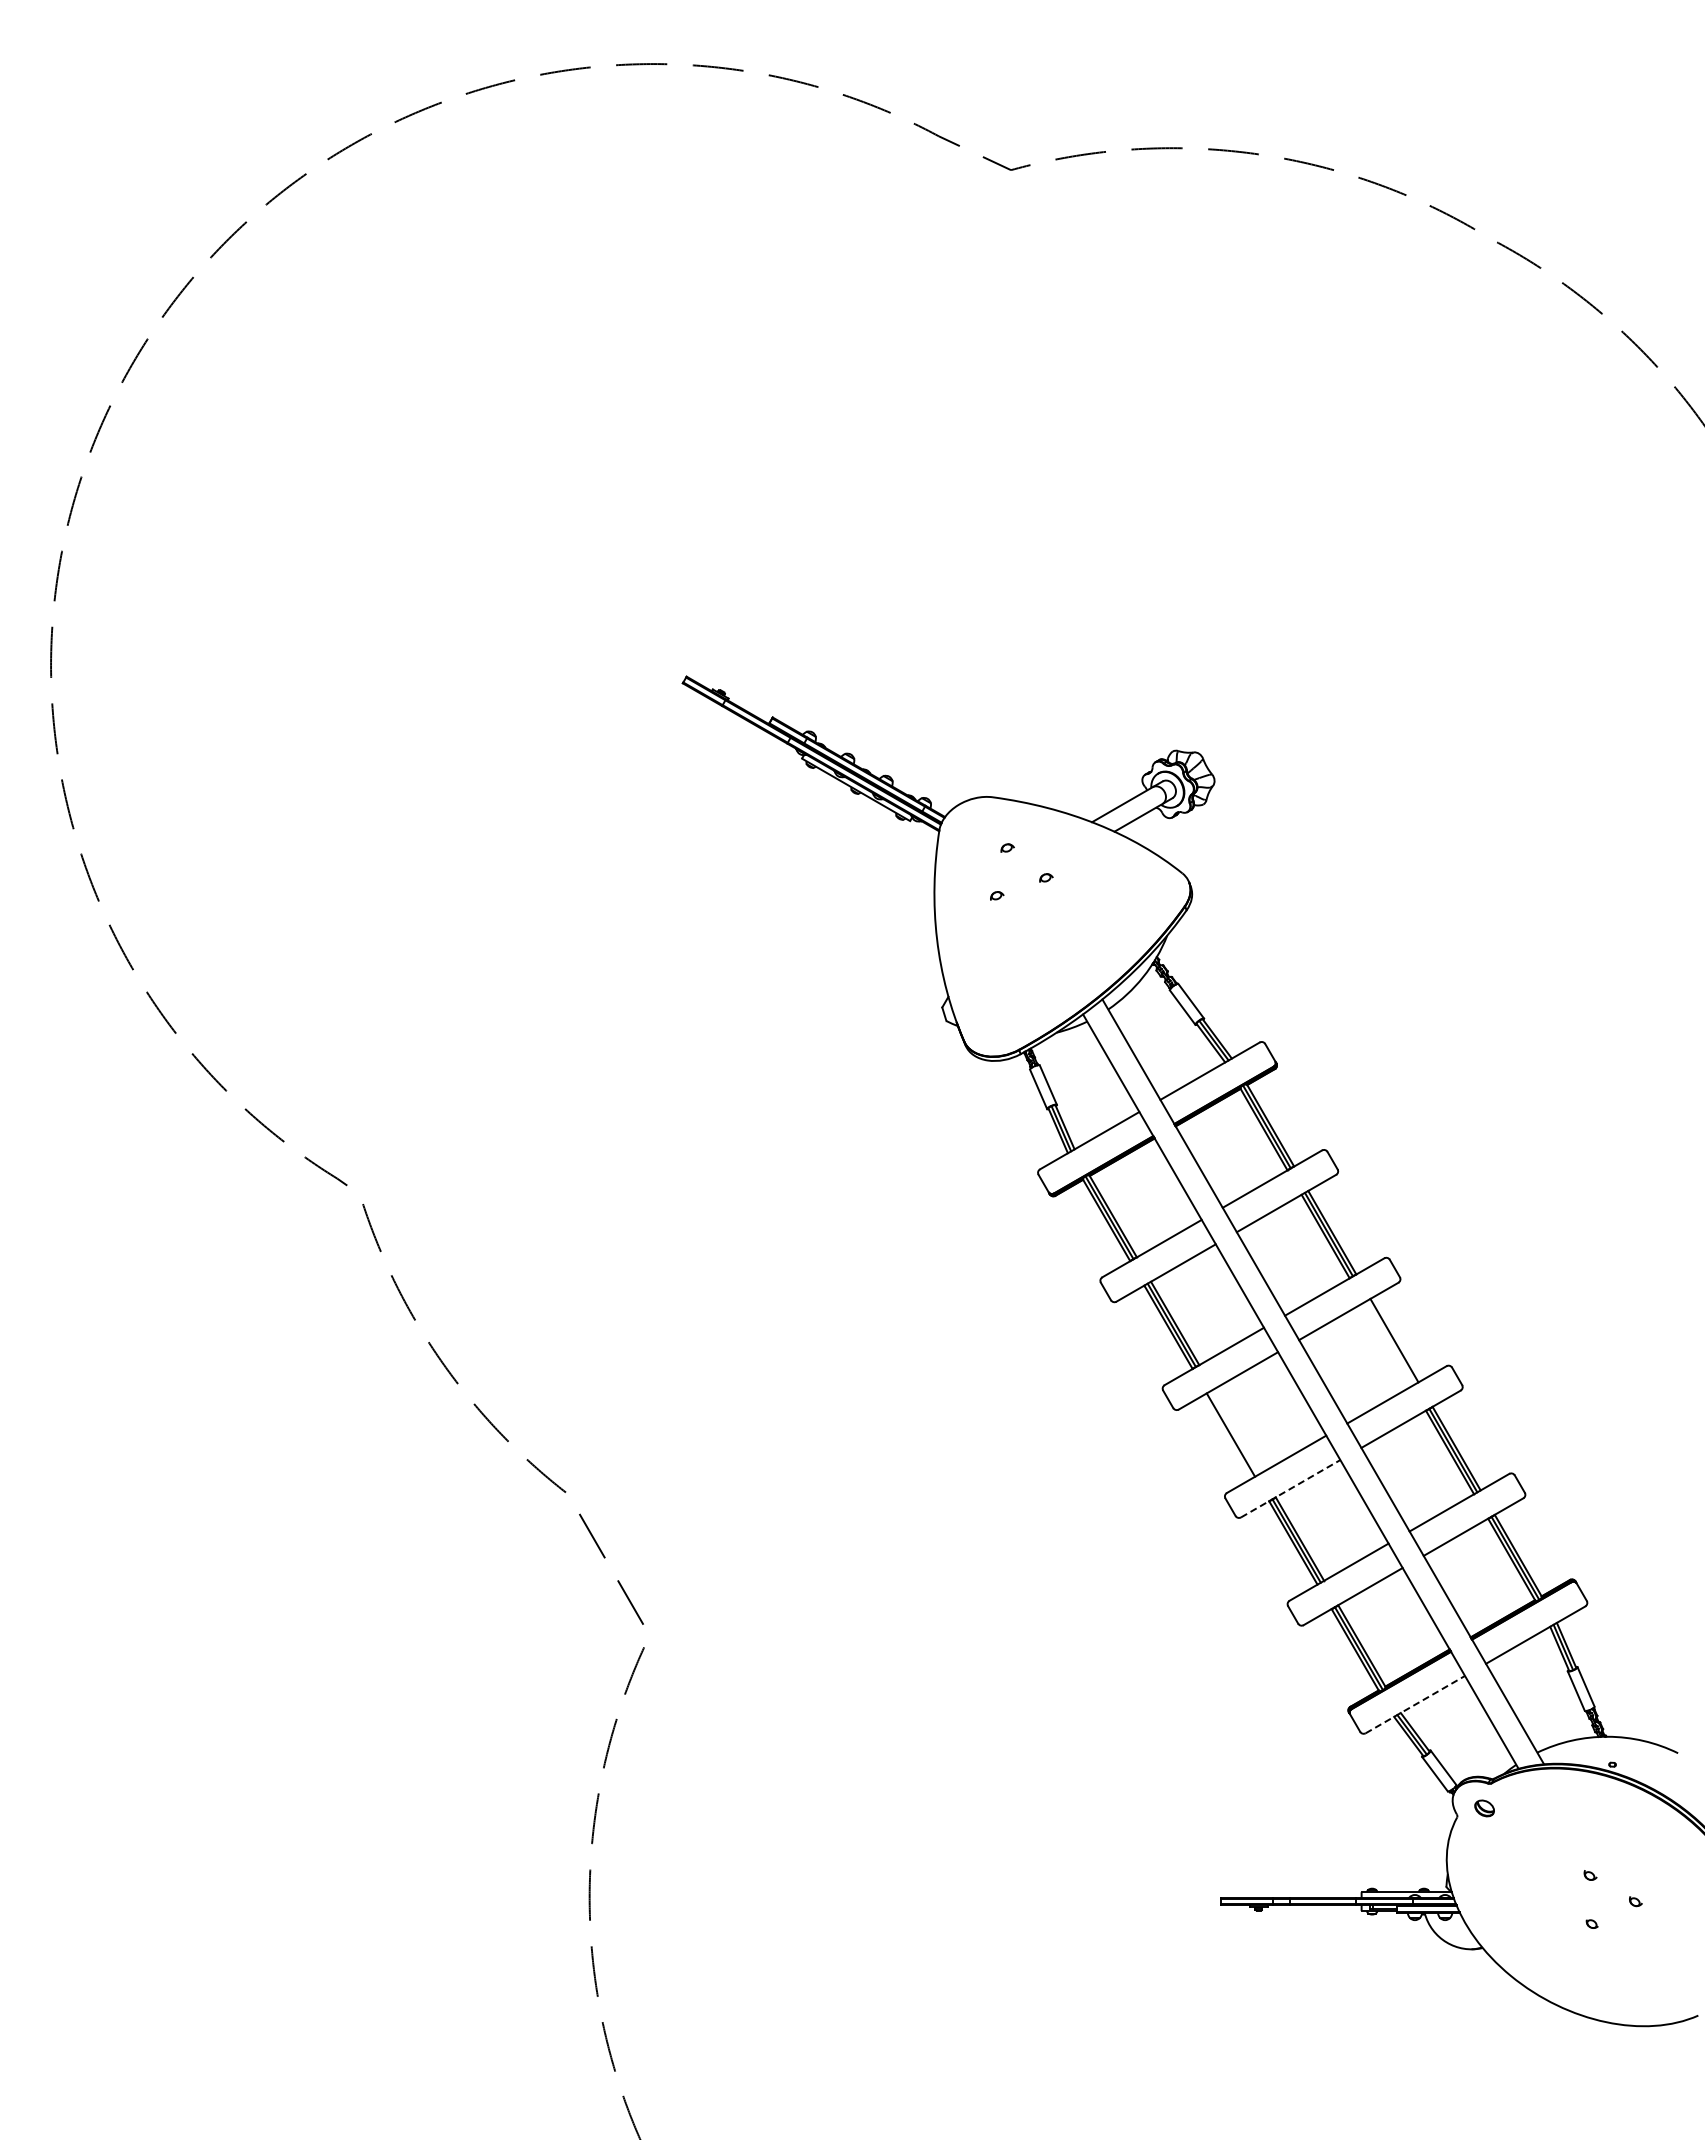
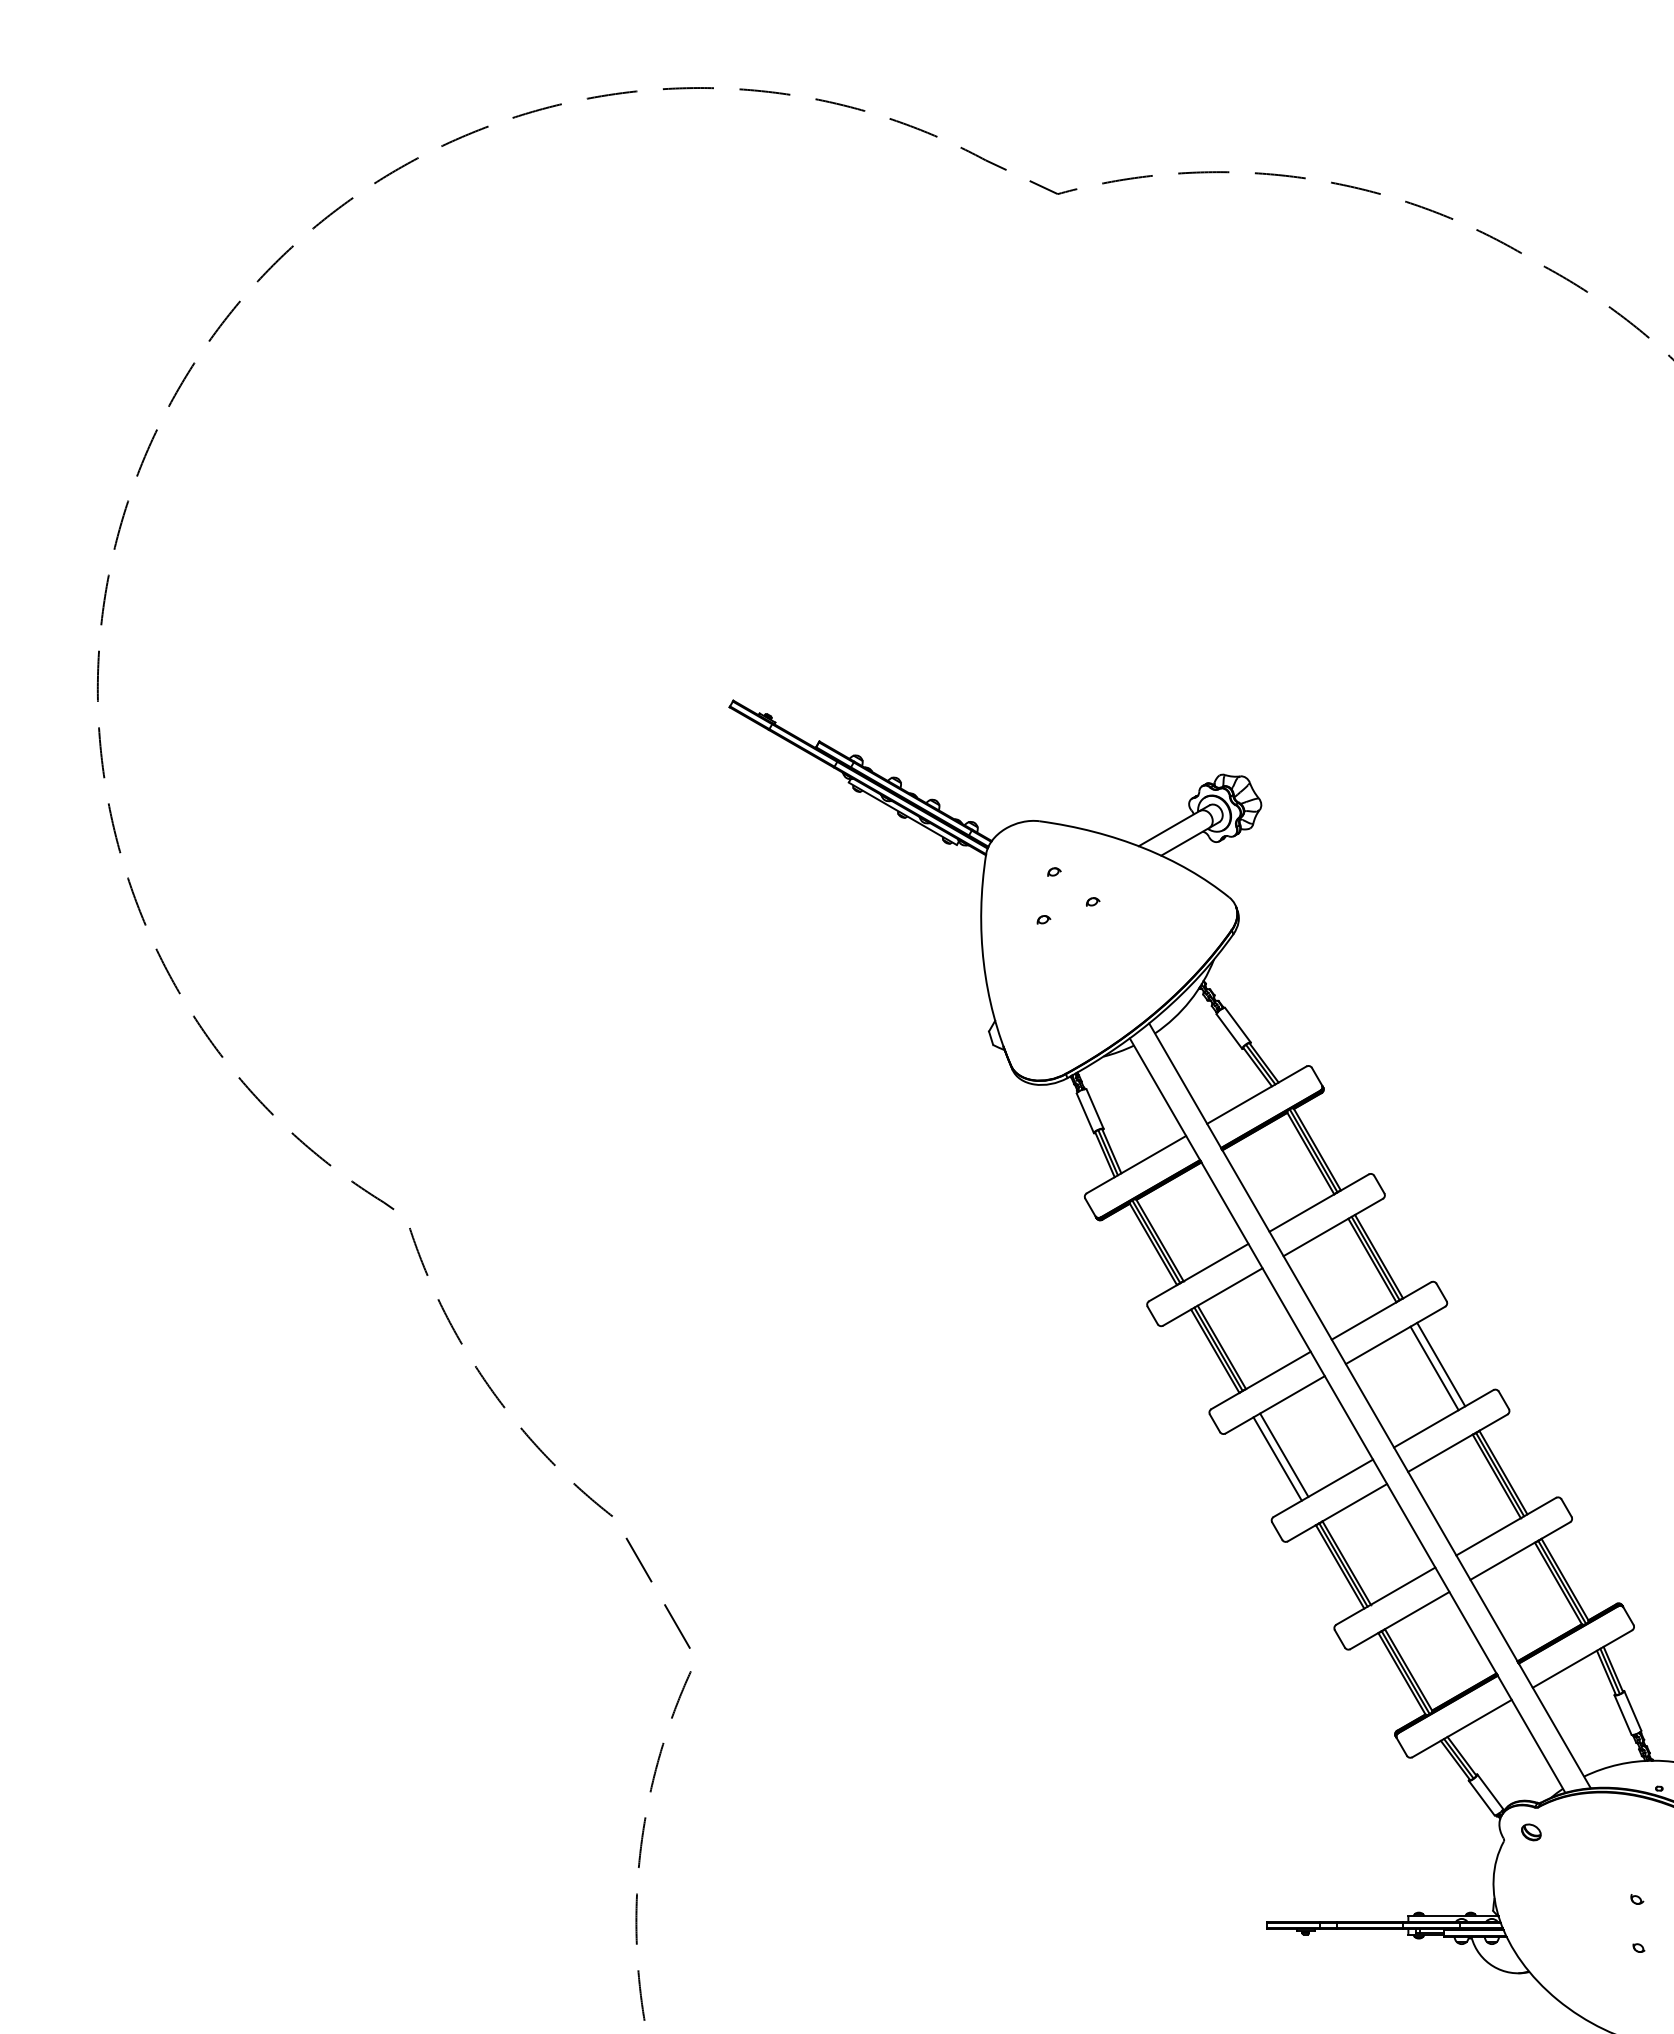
line: (1387, 1344) -> (1434, 1368), added
line: (1237, 1430) -> (1284, 1454), added
line: (1291, 1488) -> (1338, 1512), dashed -> solid
line: (1415, 1704) -> (1462, 1728), dashed -> solid

